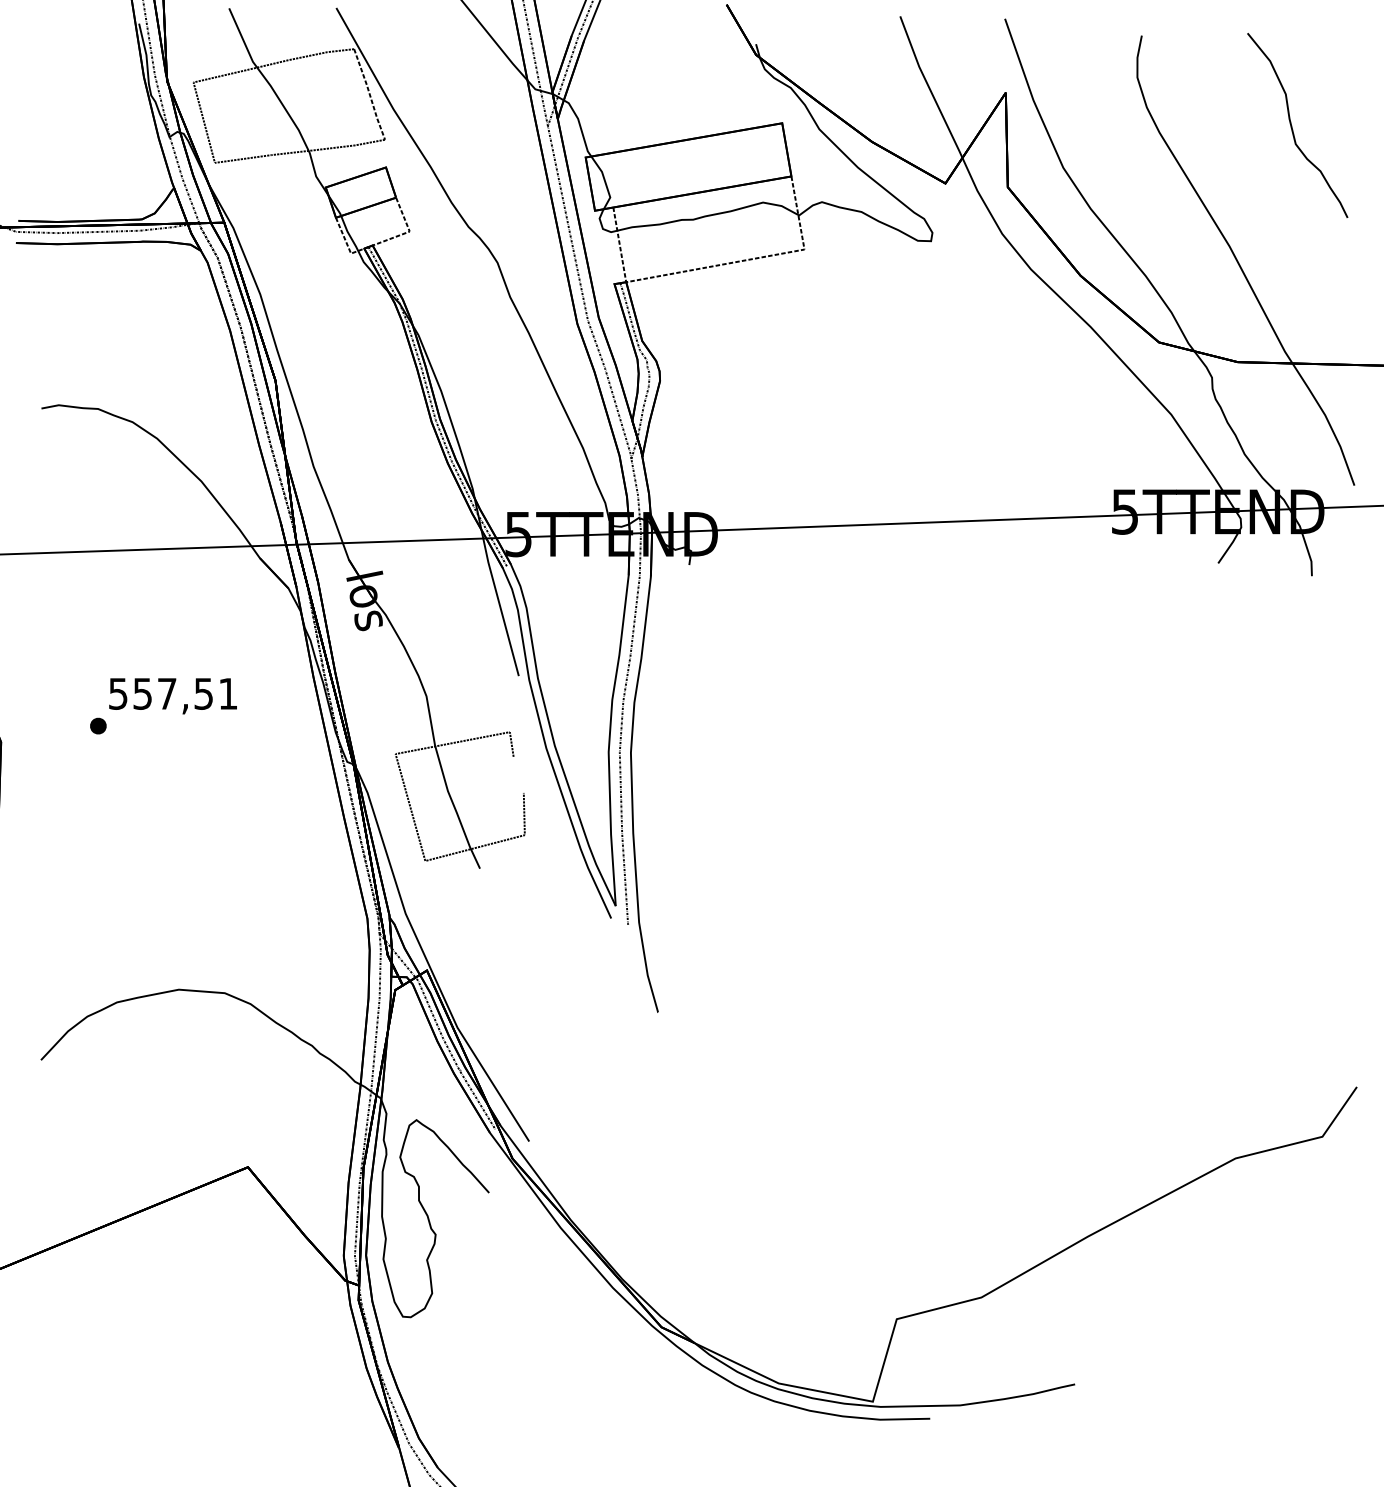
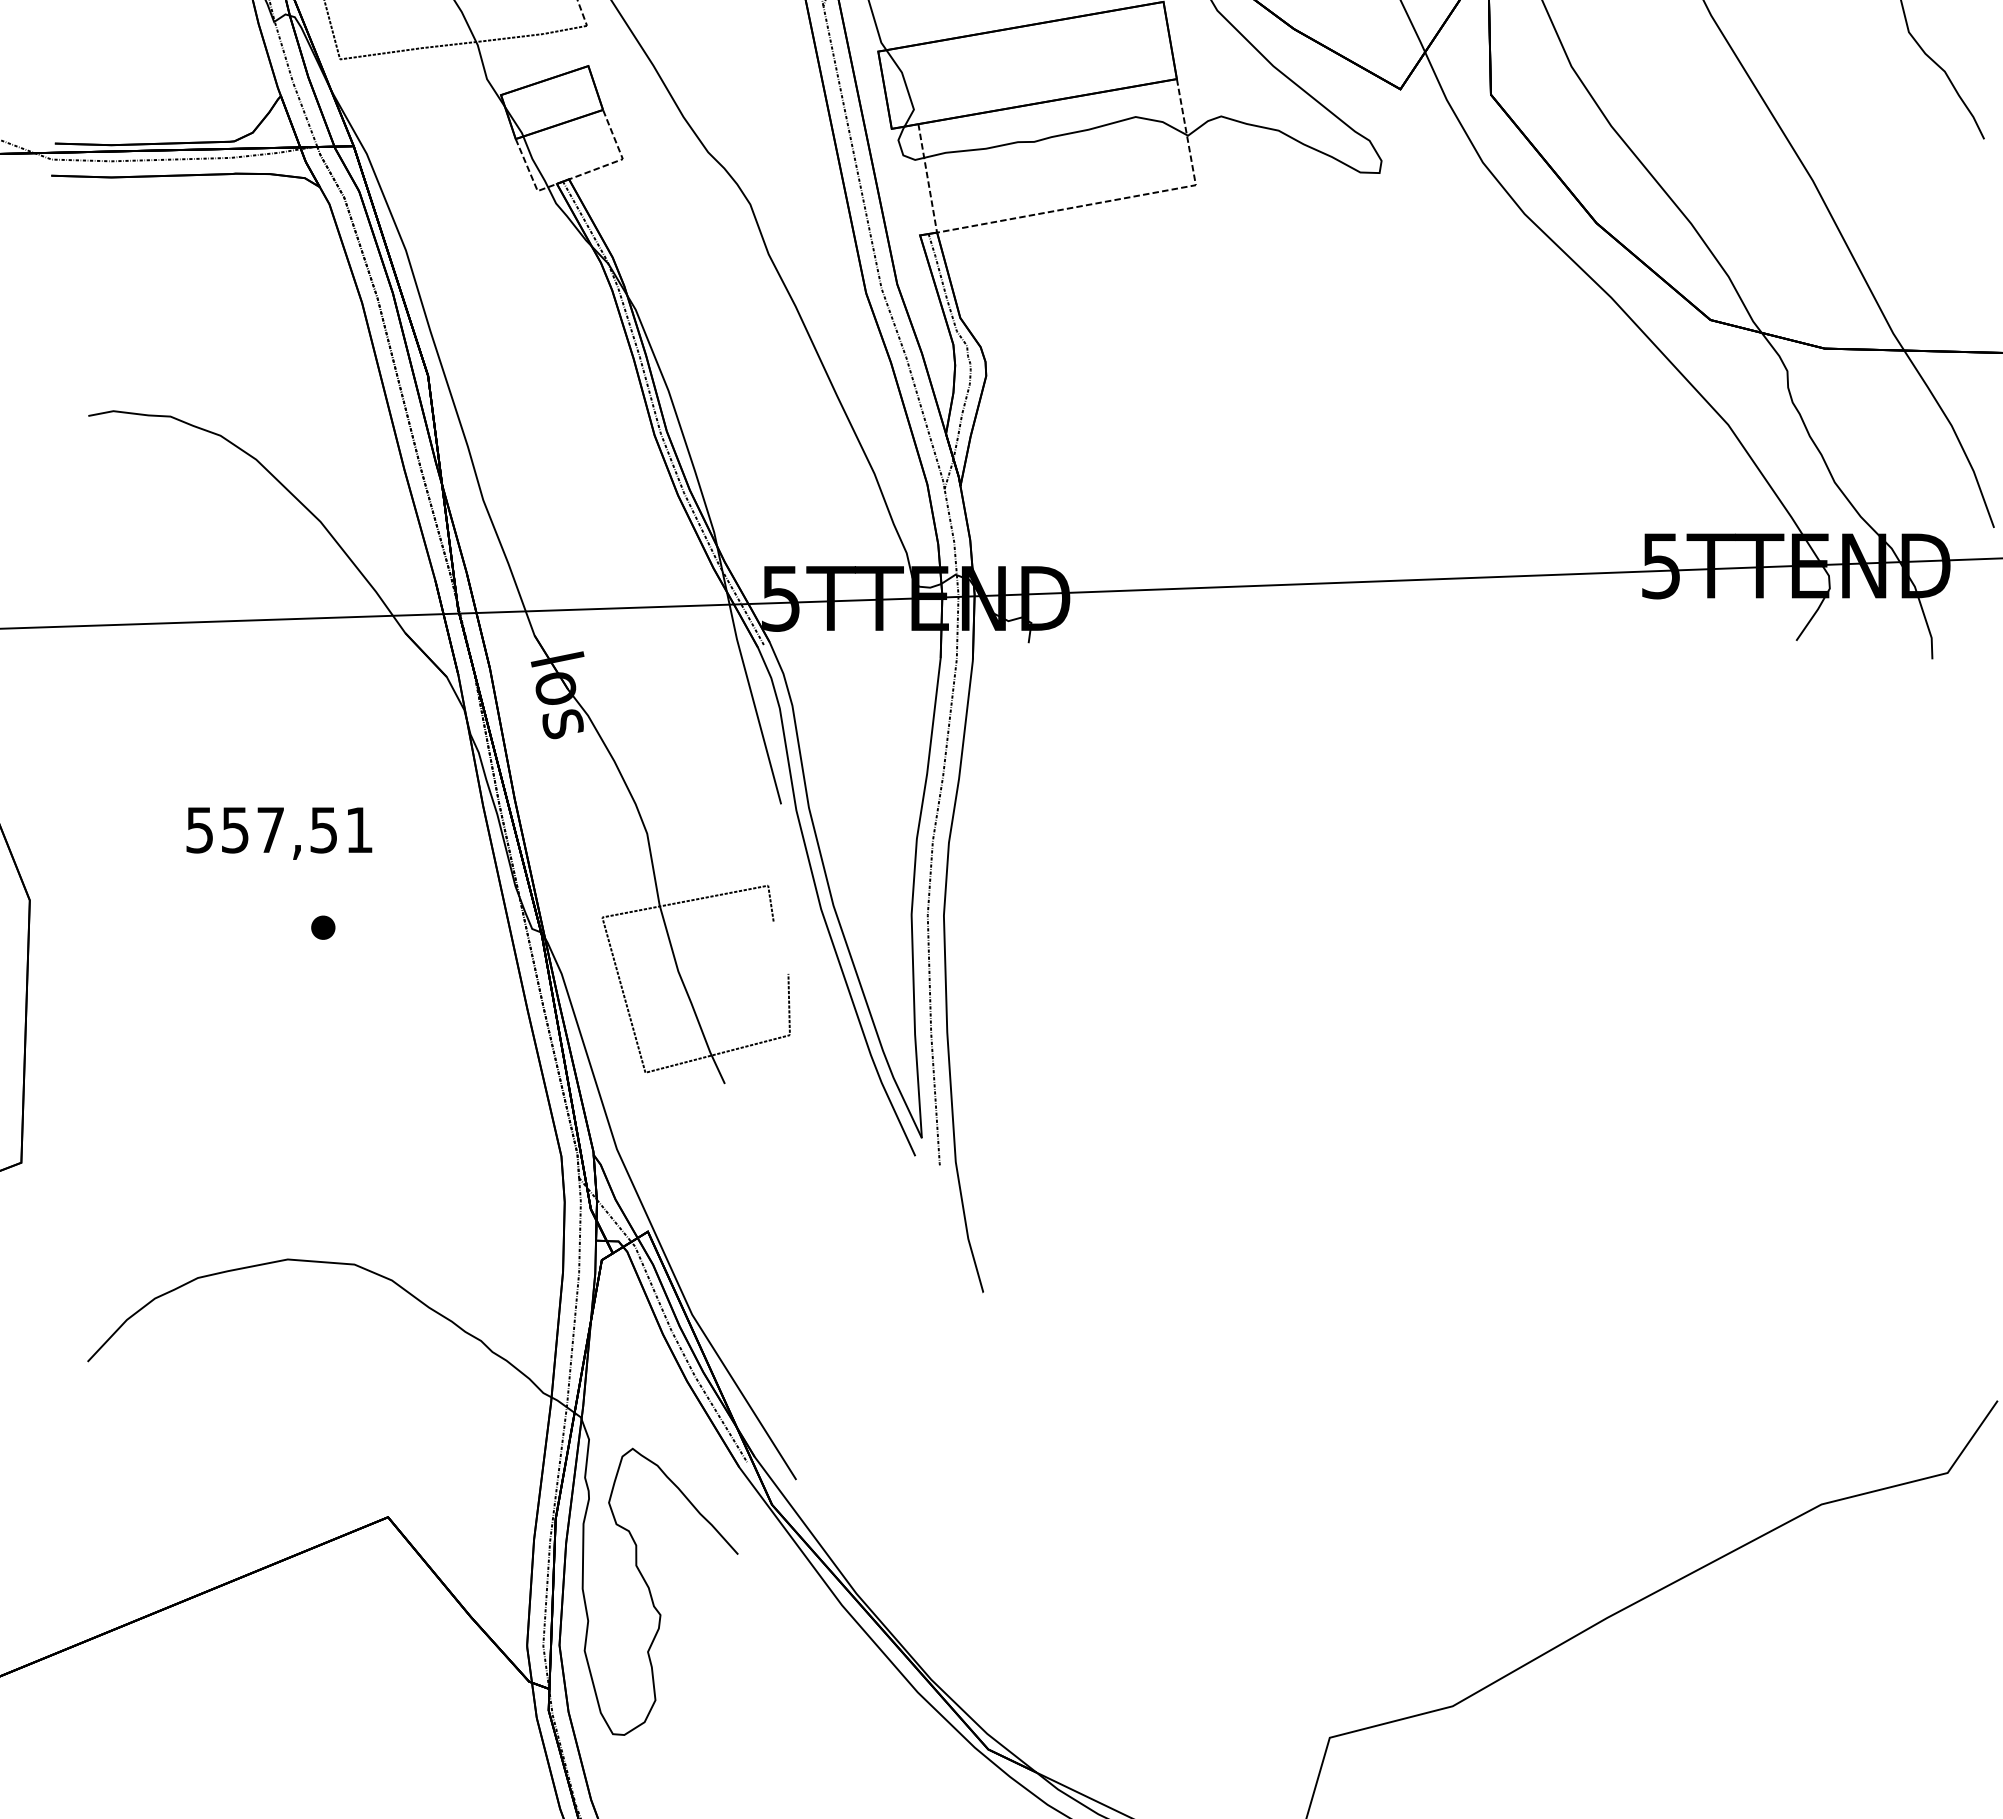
part: (98, 725) -> (323, 926), moved

